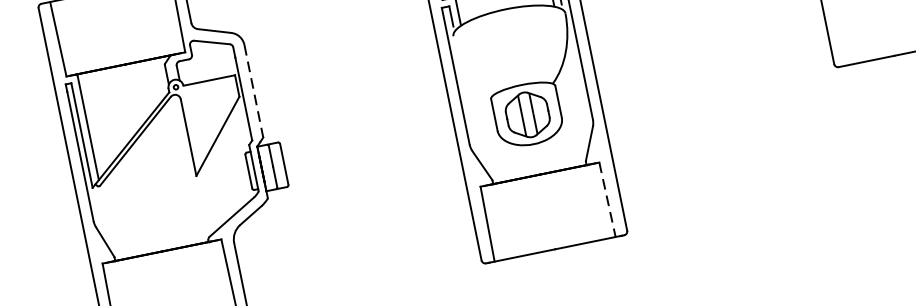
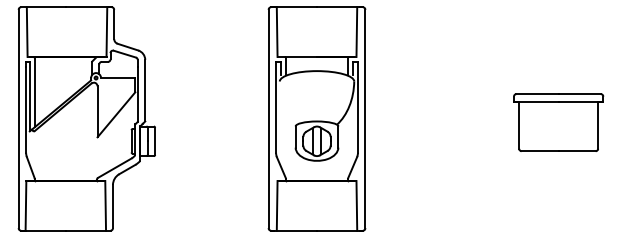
line: (254, 90) -> (145, 90), dashed -> solid
line: (606, 199) -> (356, 205), dashed -> solid

